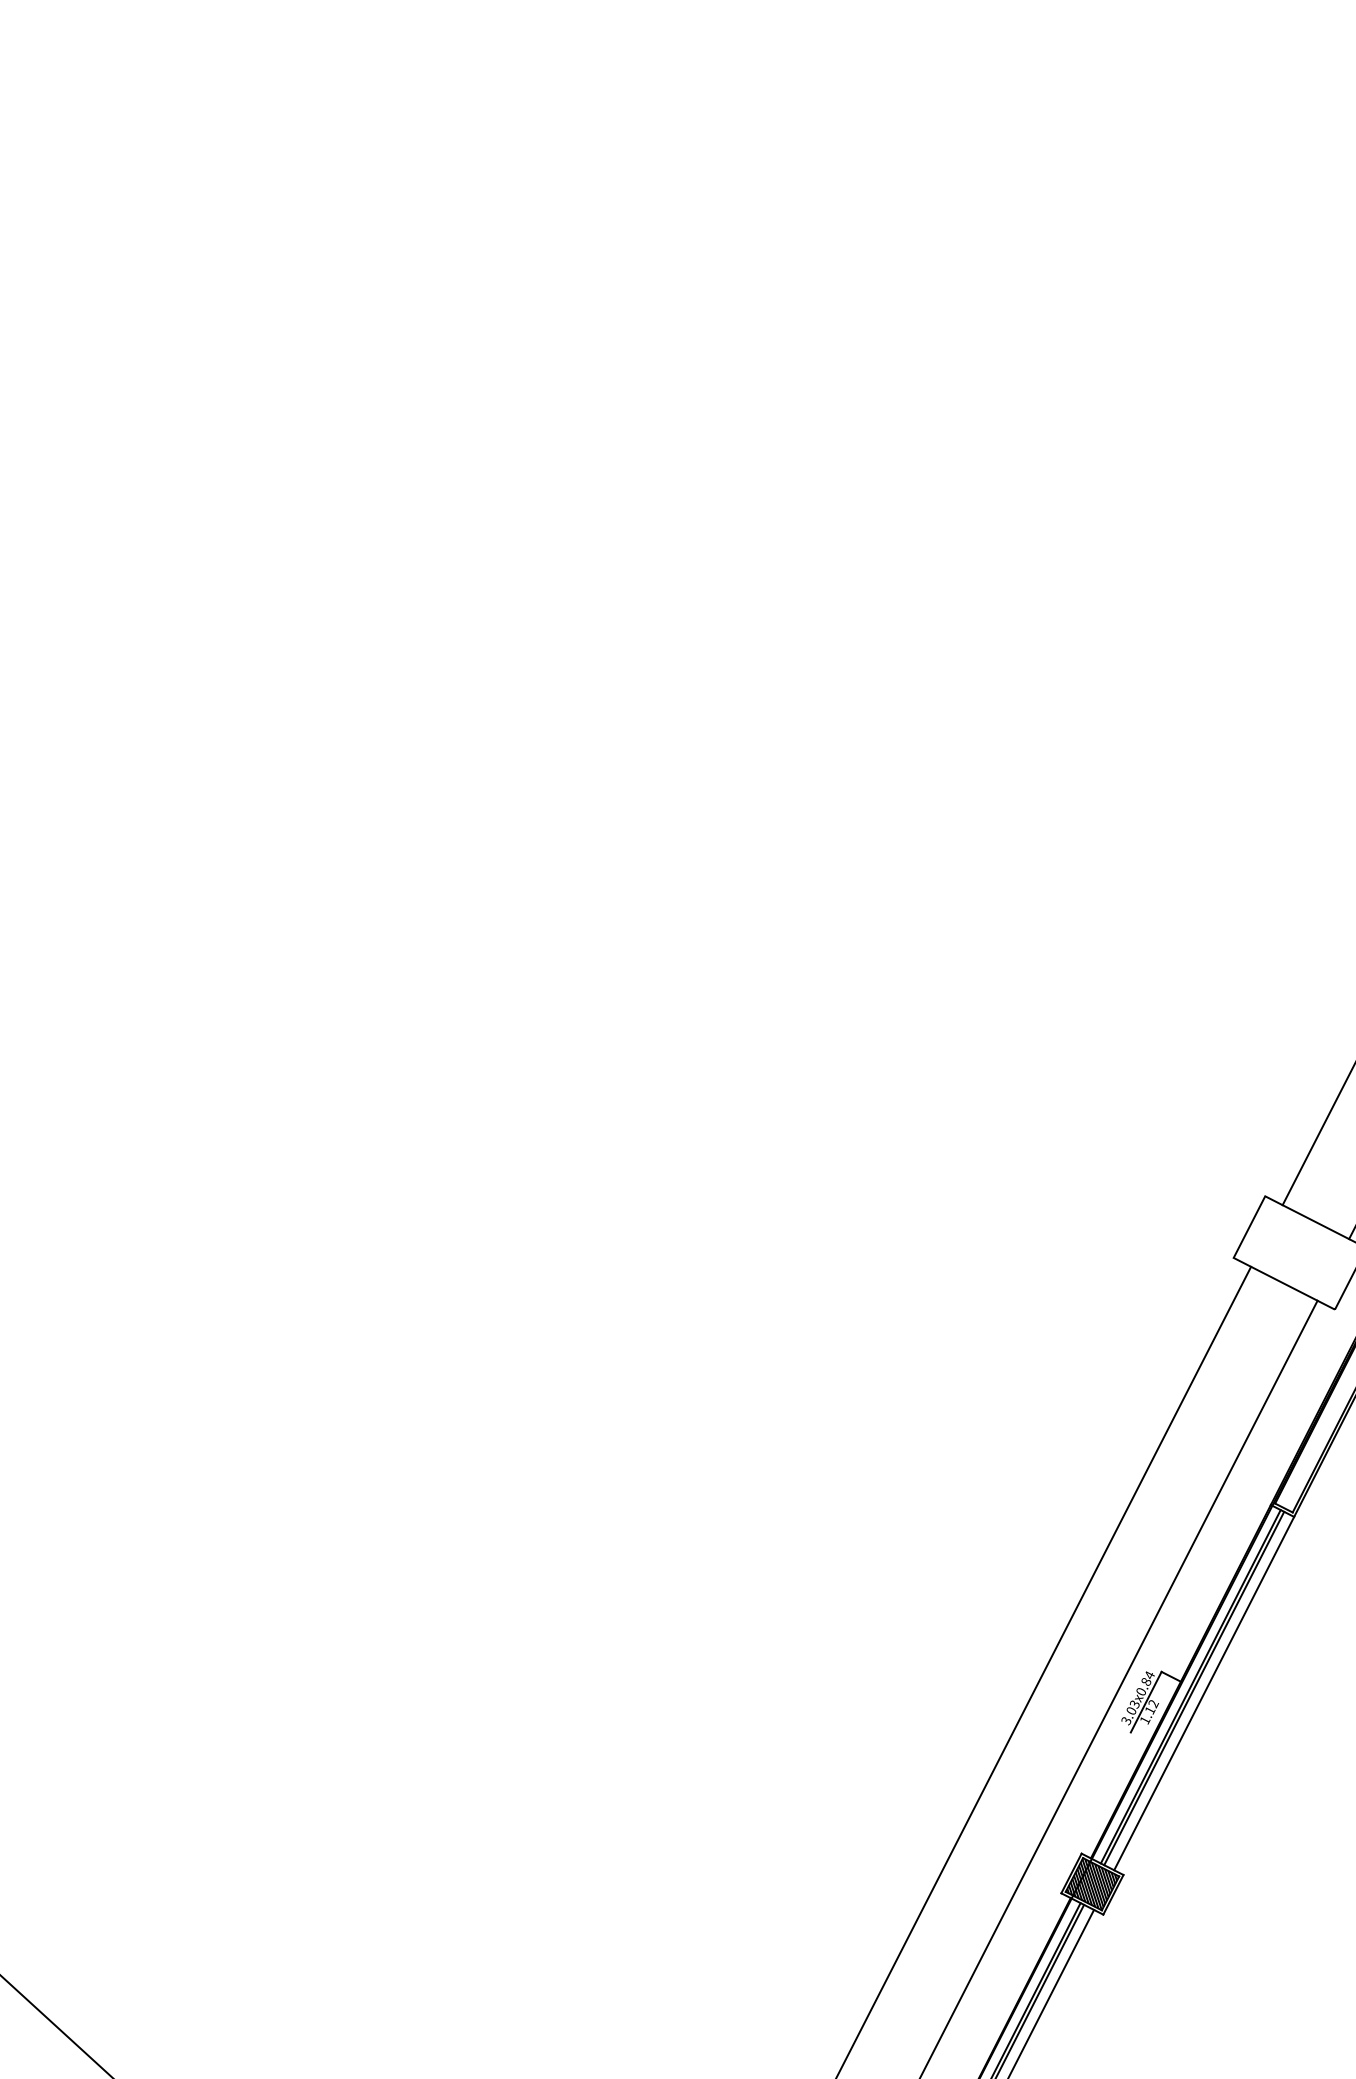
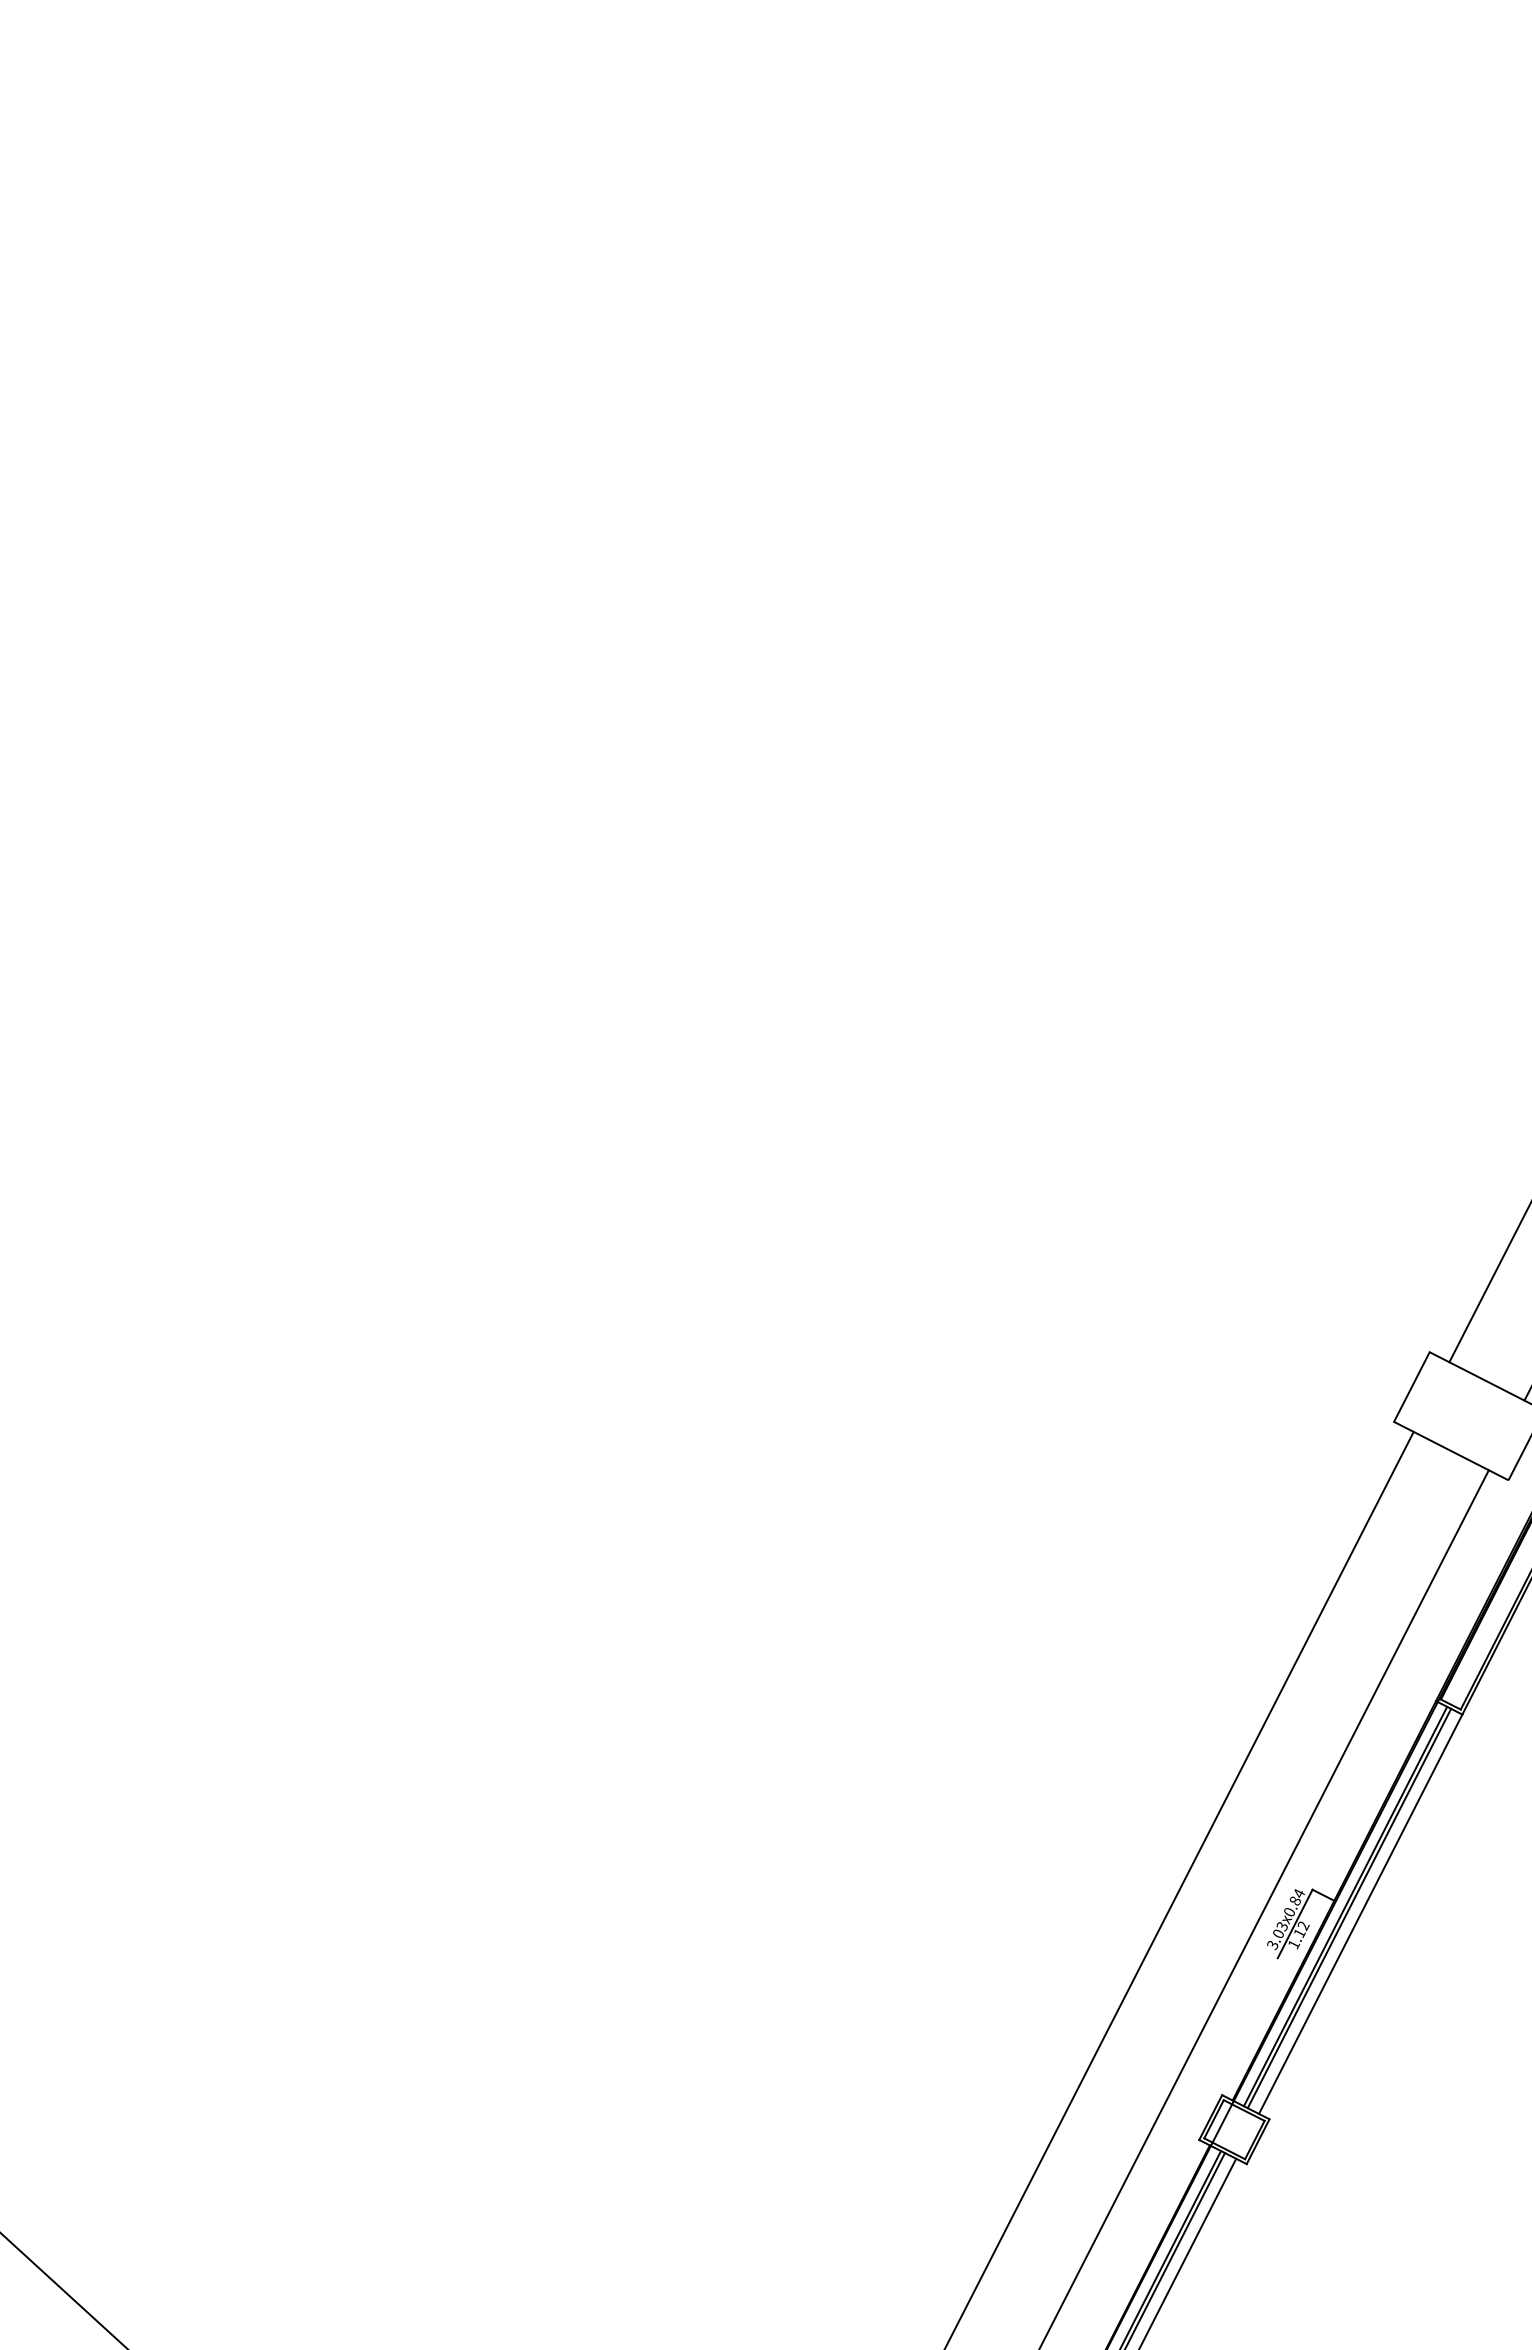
hatch: (1093, 1884) -> (1235, 2130), removed

